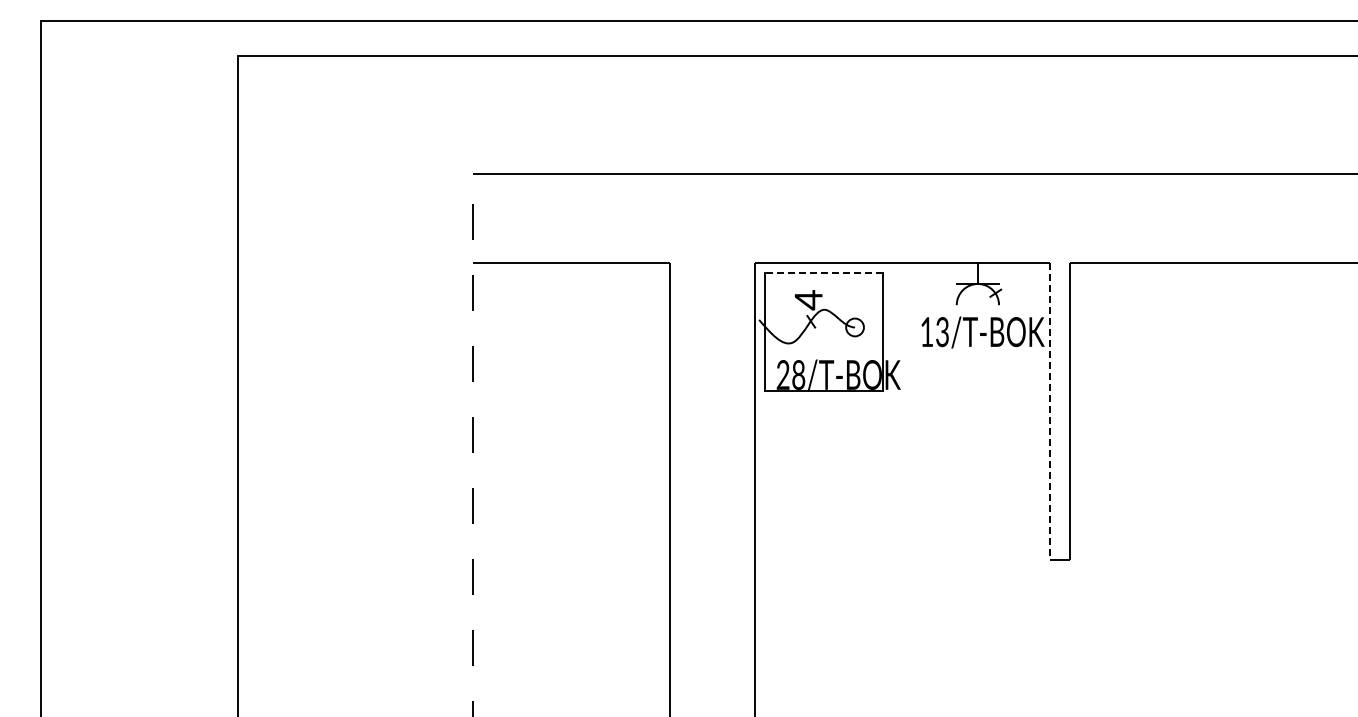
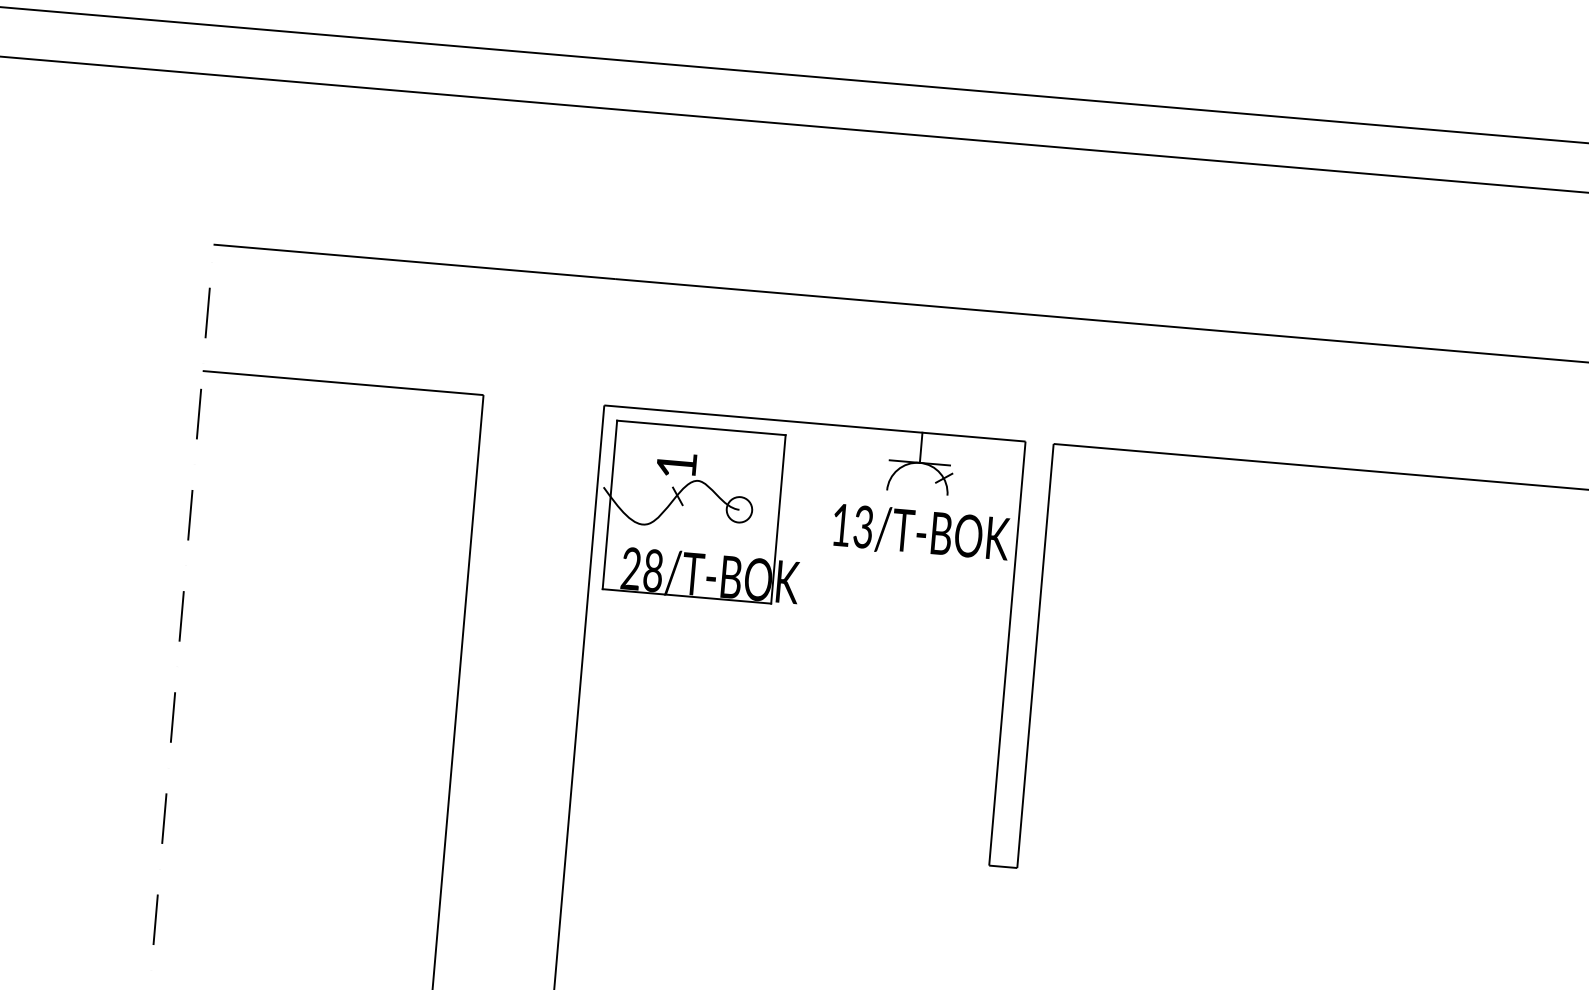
line: (823, 272) -> (701, 427), dashed -> solid
text: (808, 300) -> (676, 465), 4 -> 1
line: (1050, 411) -> (1007, 653), dashed -> solid

